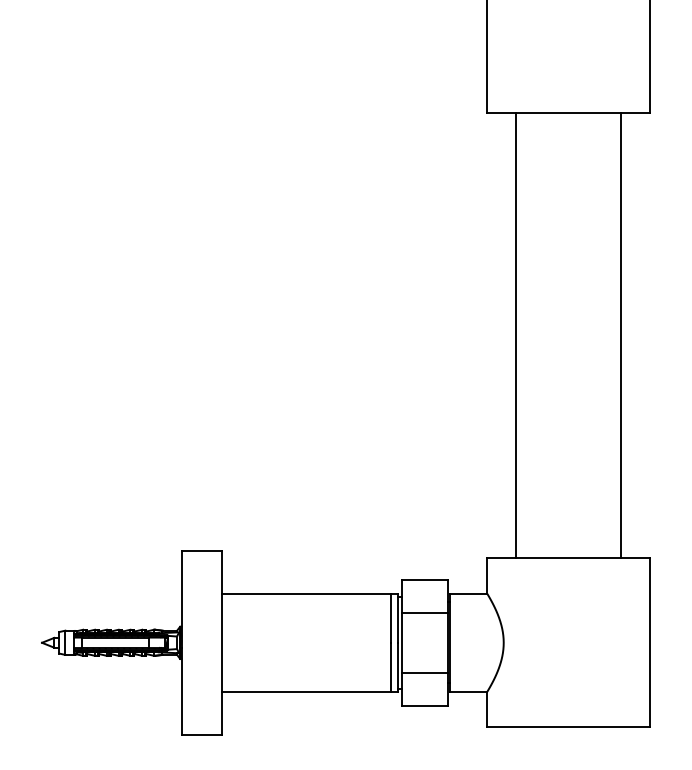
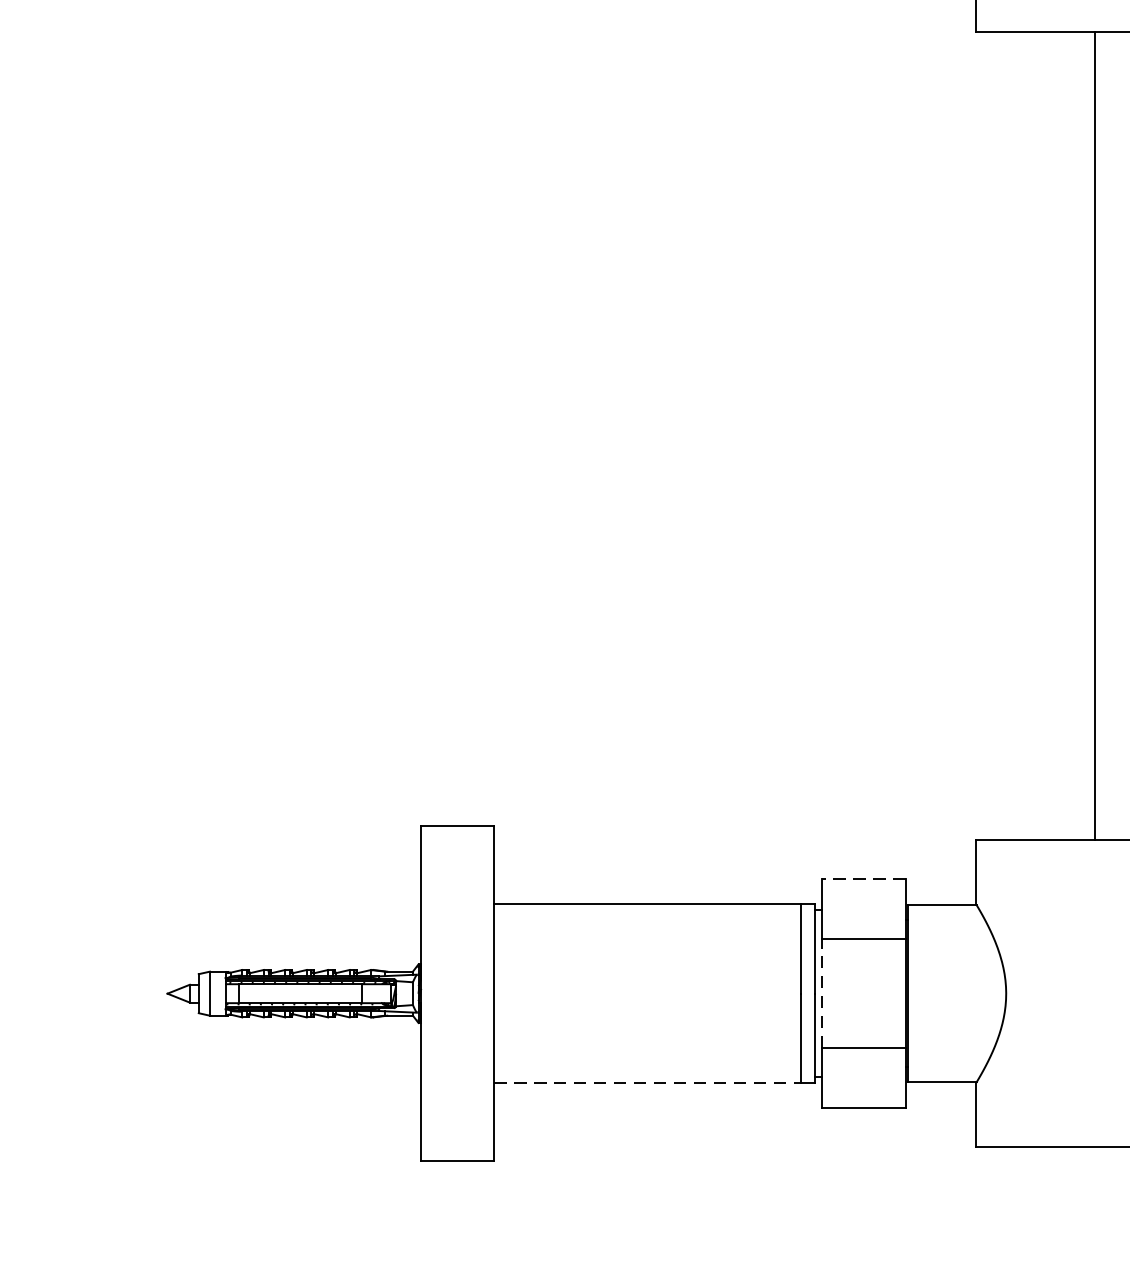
line: (516, 335) -> (1094, 435), moved
line: (424, 579) -> (862, 878), solid -> dashed
line: (402, 642) -> (822, 993), solid -> dashed
line: (306, 691) -> (647, 1082), solid -> dashed

